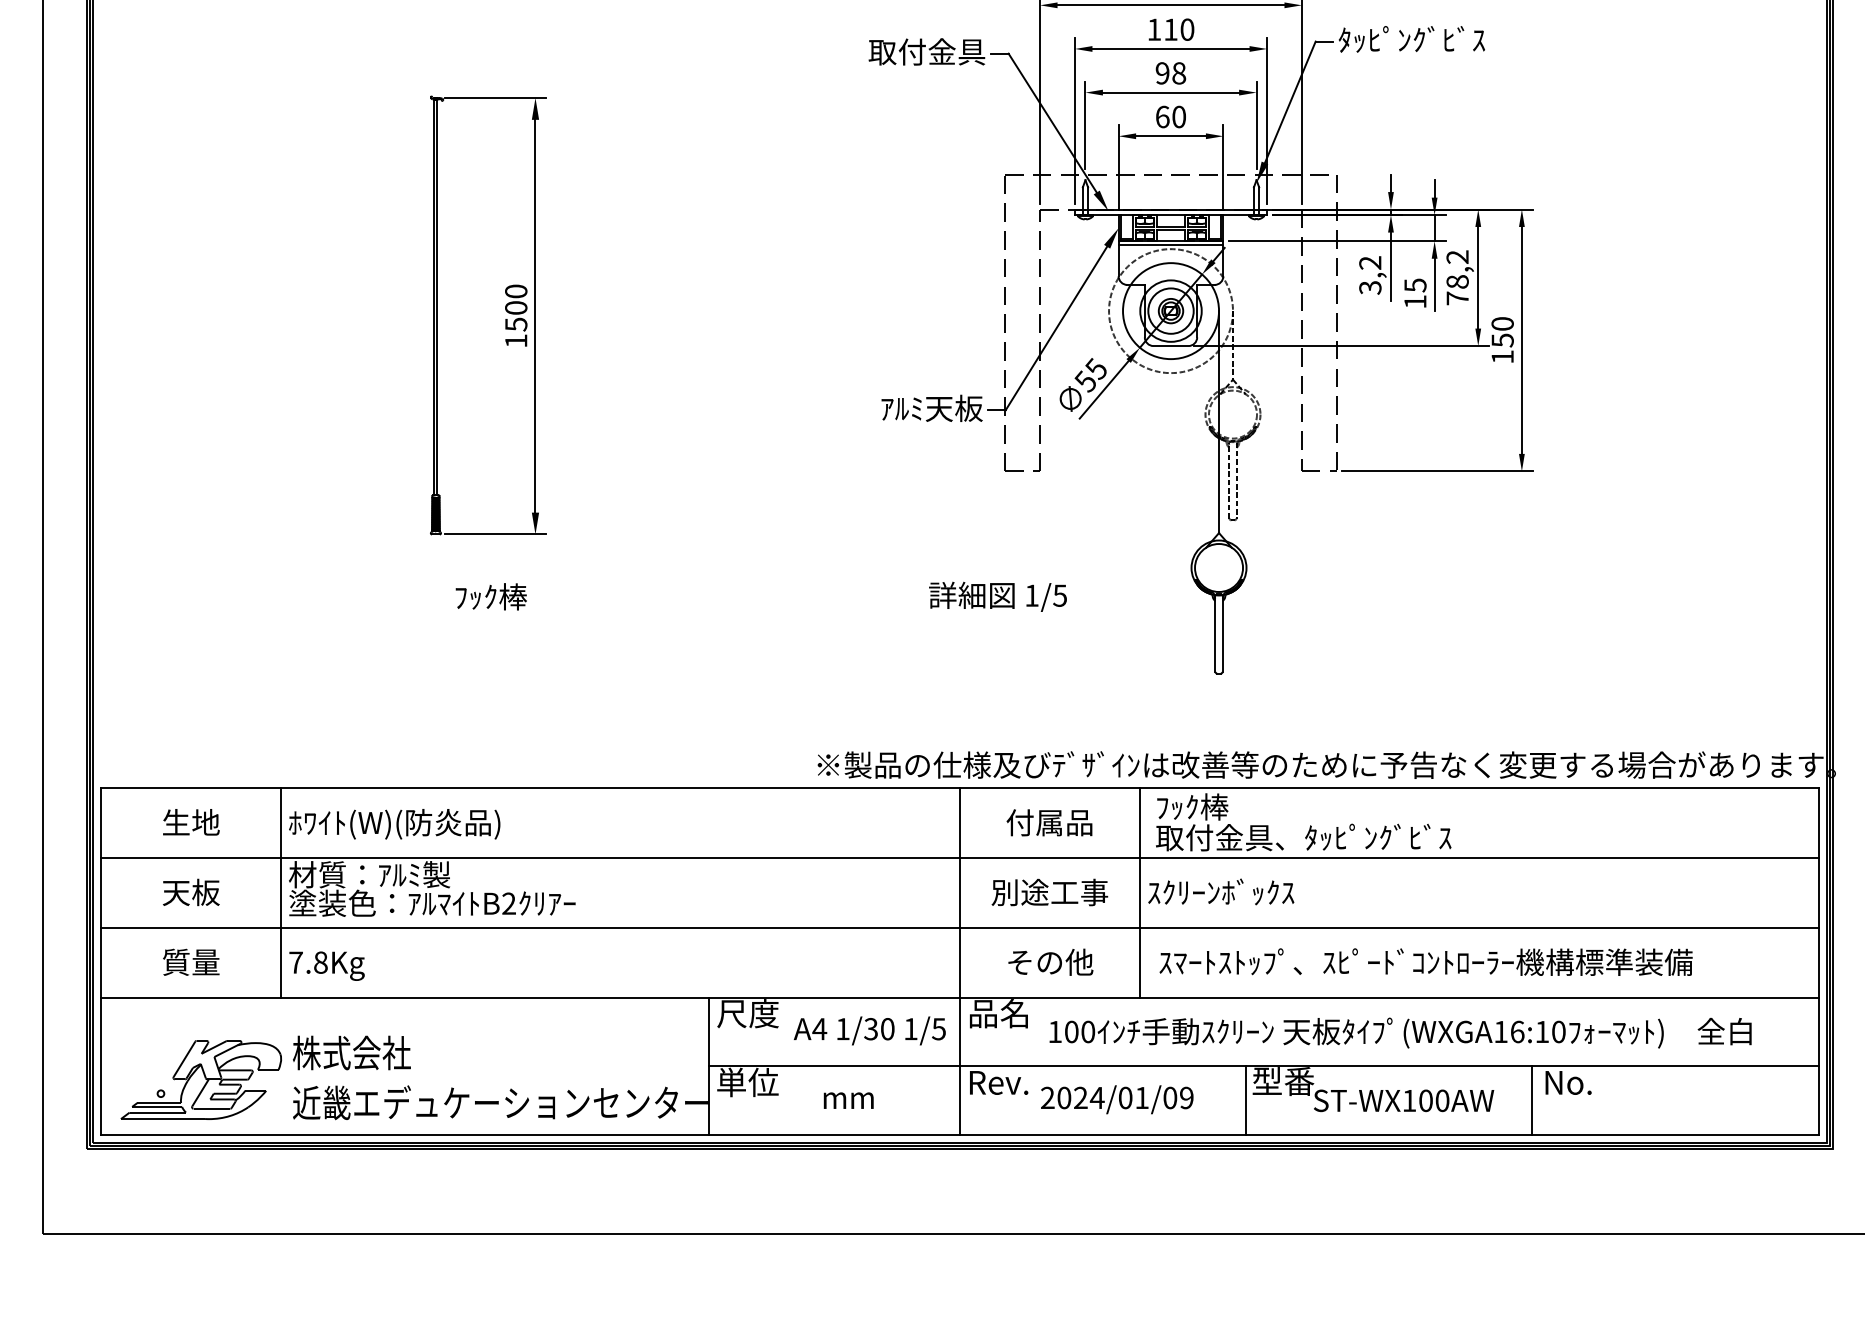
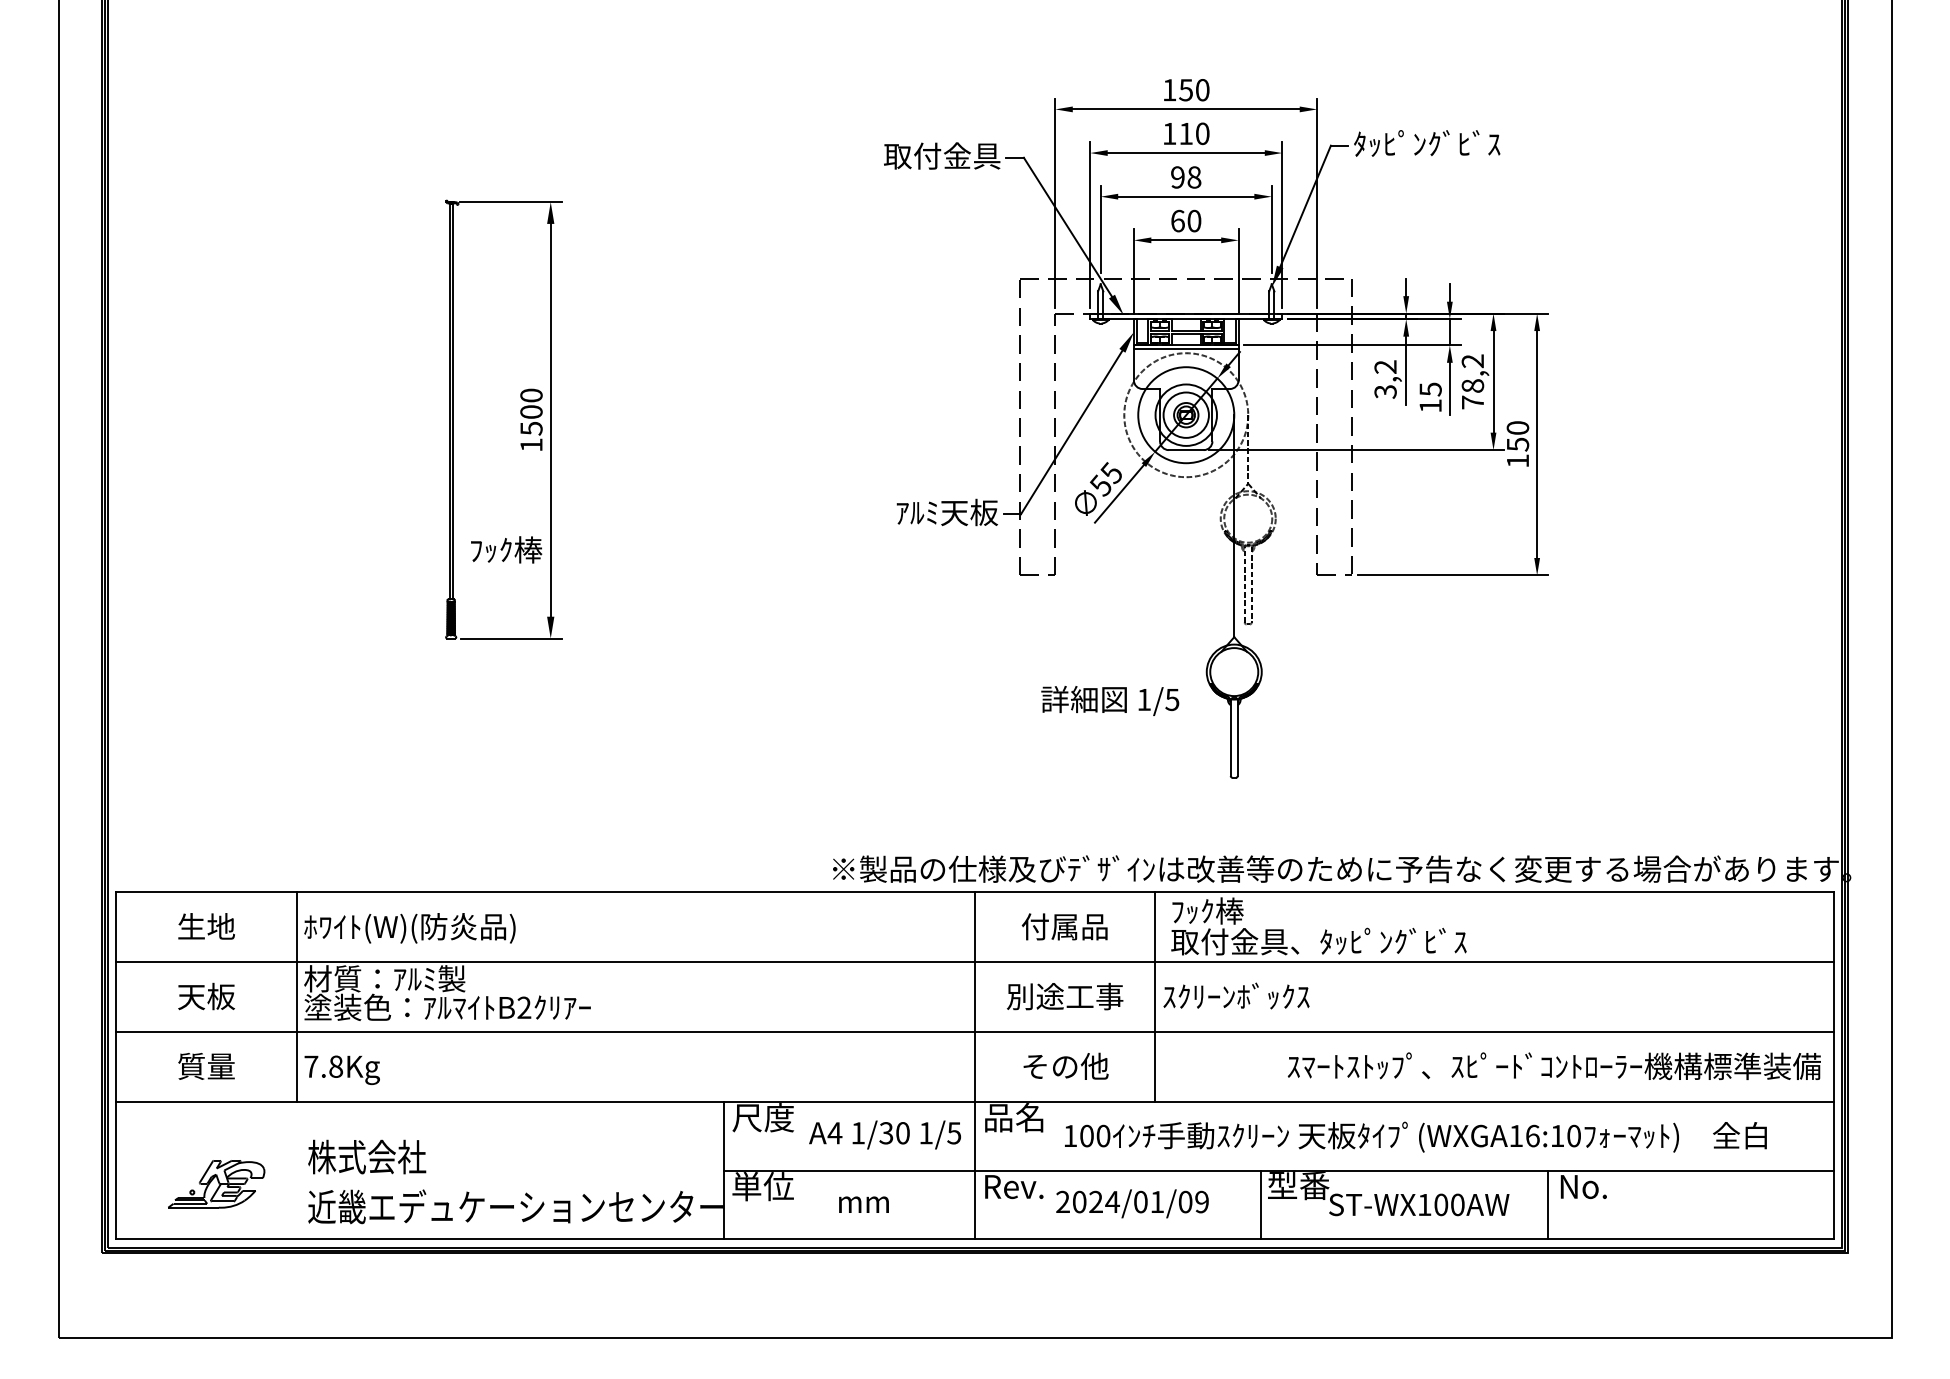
text: (491, 596) -> (506, 549), moved
text: (998, 596) -> (1110, 700), moved
text: (1425, 961) -> (1553, 1065), moved
part: (201, 1080) -> (216, 1184), size x0.6

